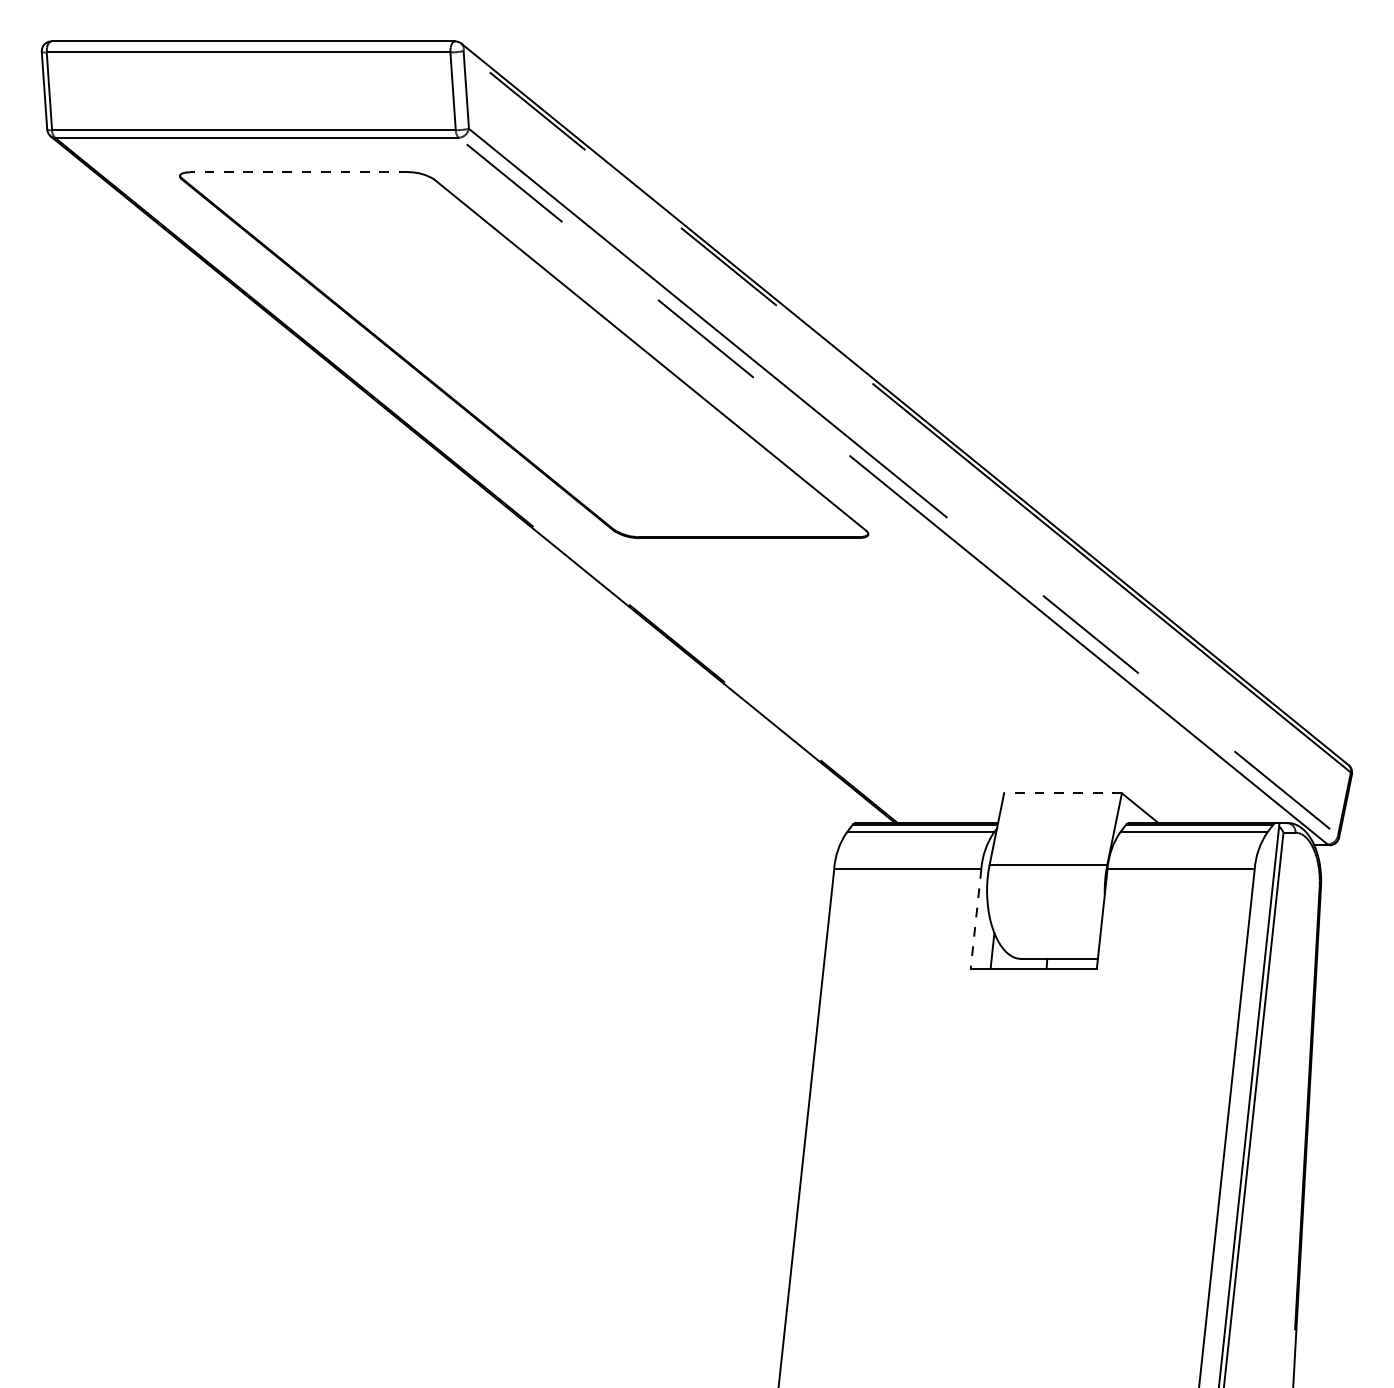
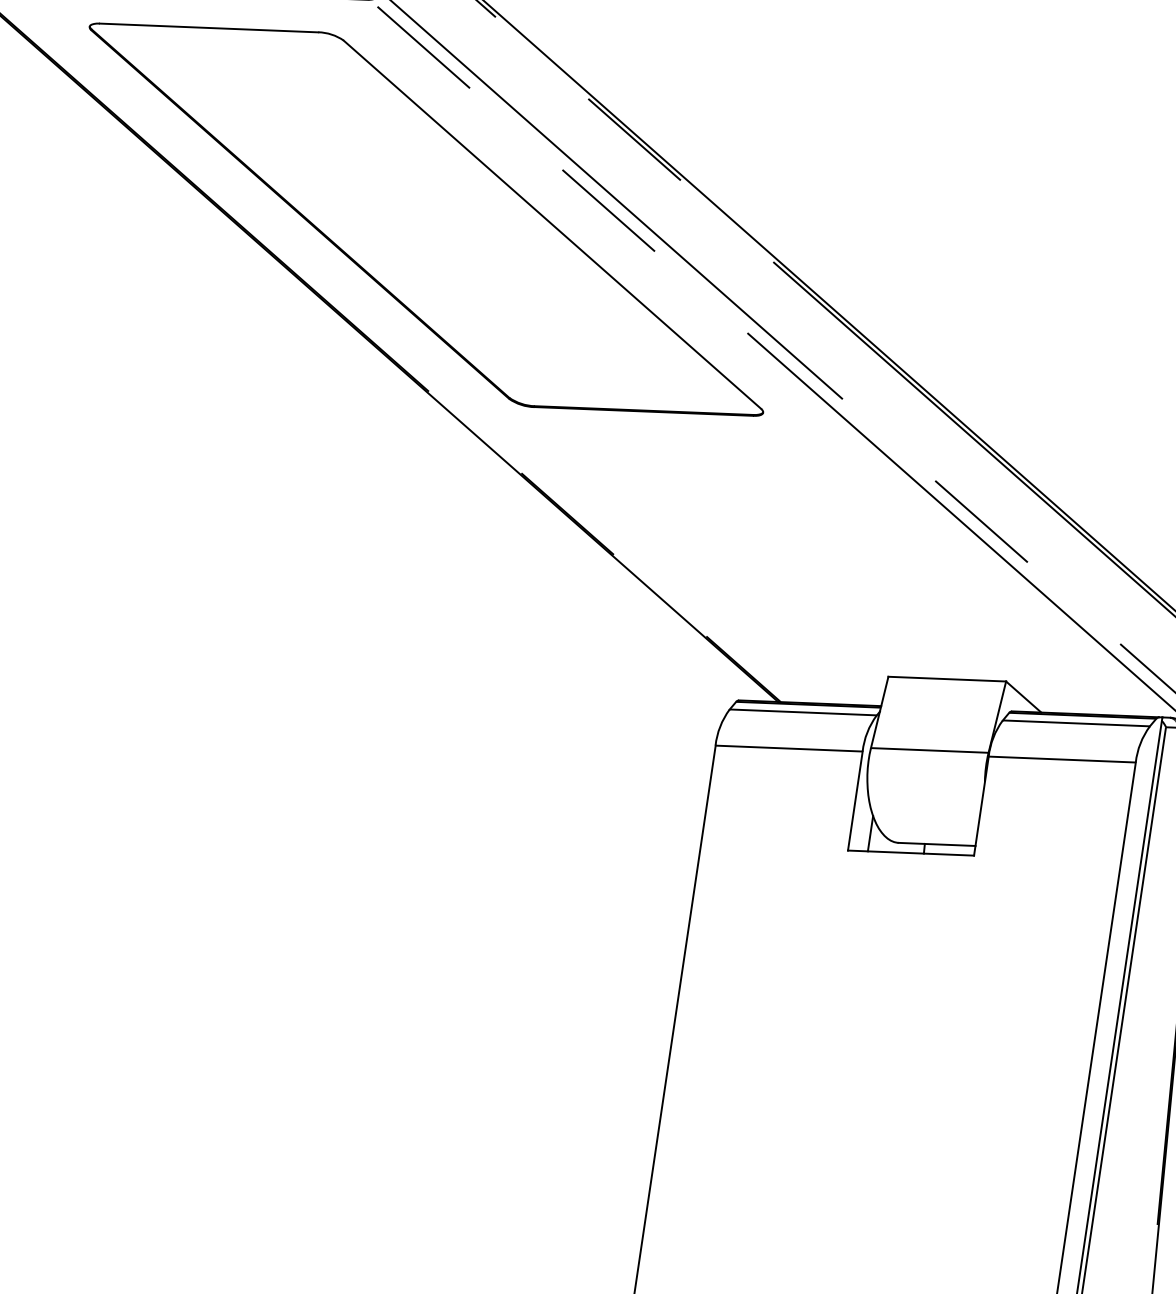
line: (298, 172) -> (208, 28), dashed -> solid
line: (1063, 793) -> (947, 679), dashed -> solid
line: (976, 919) -> (855, 801), dashed -> solid

